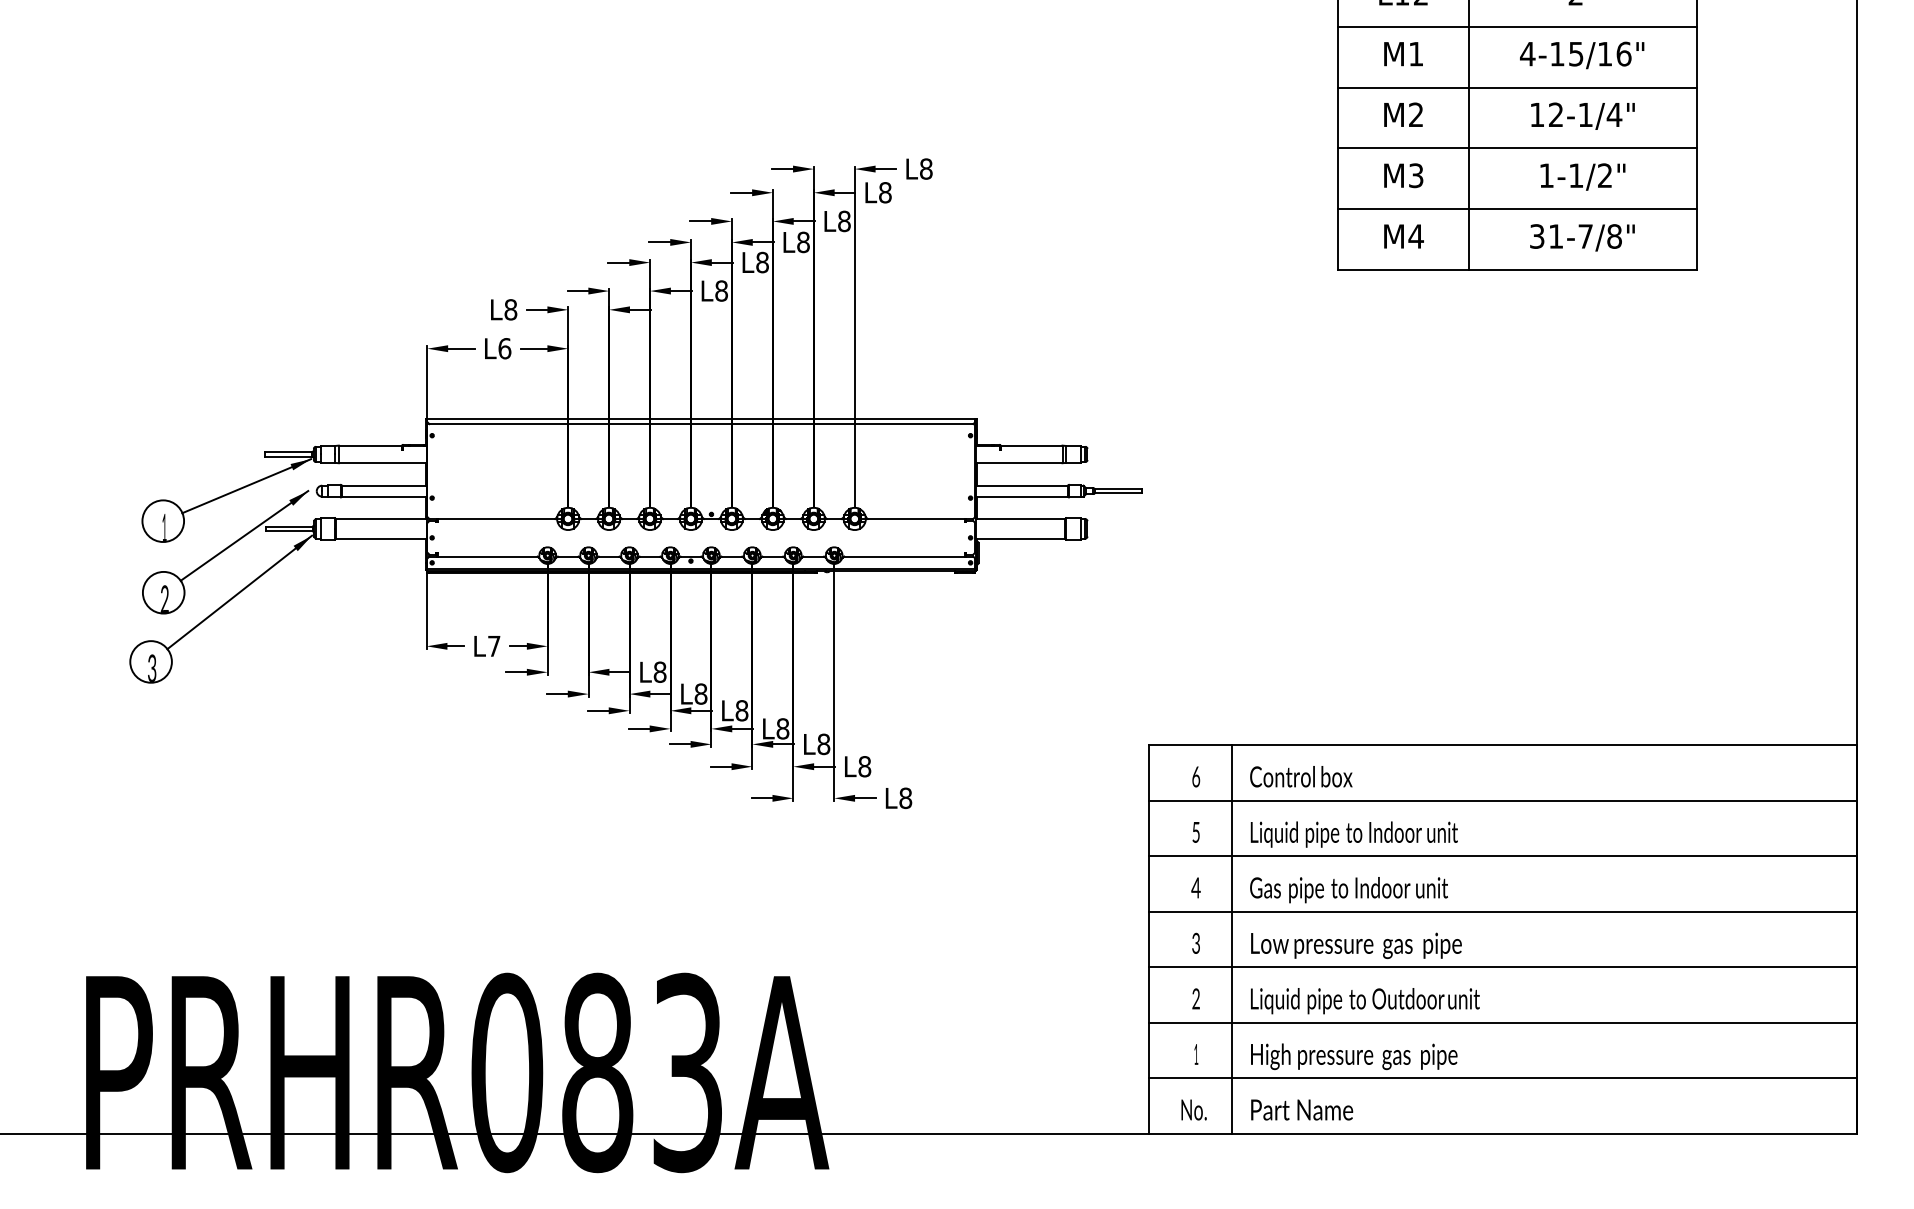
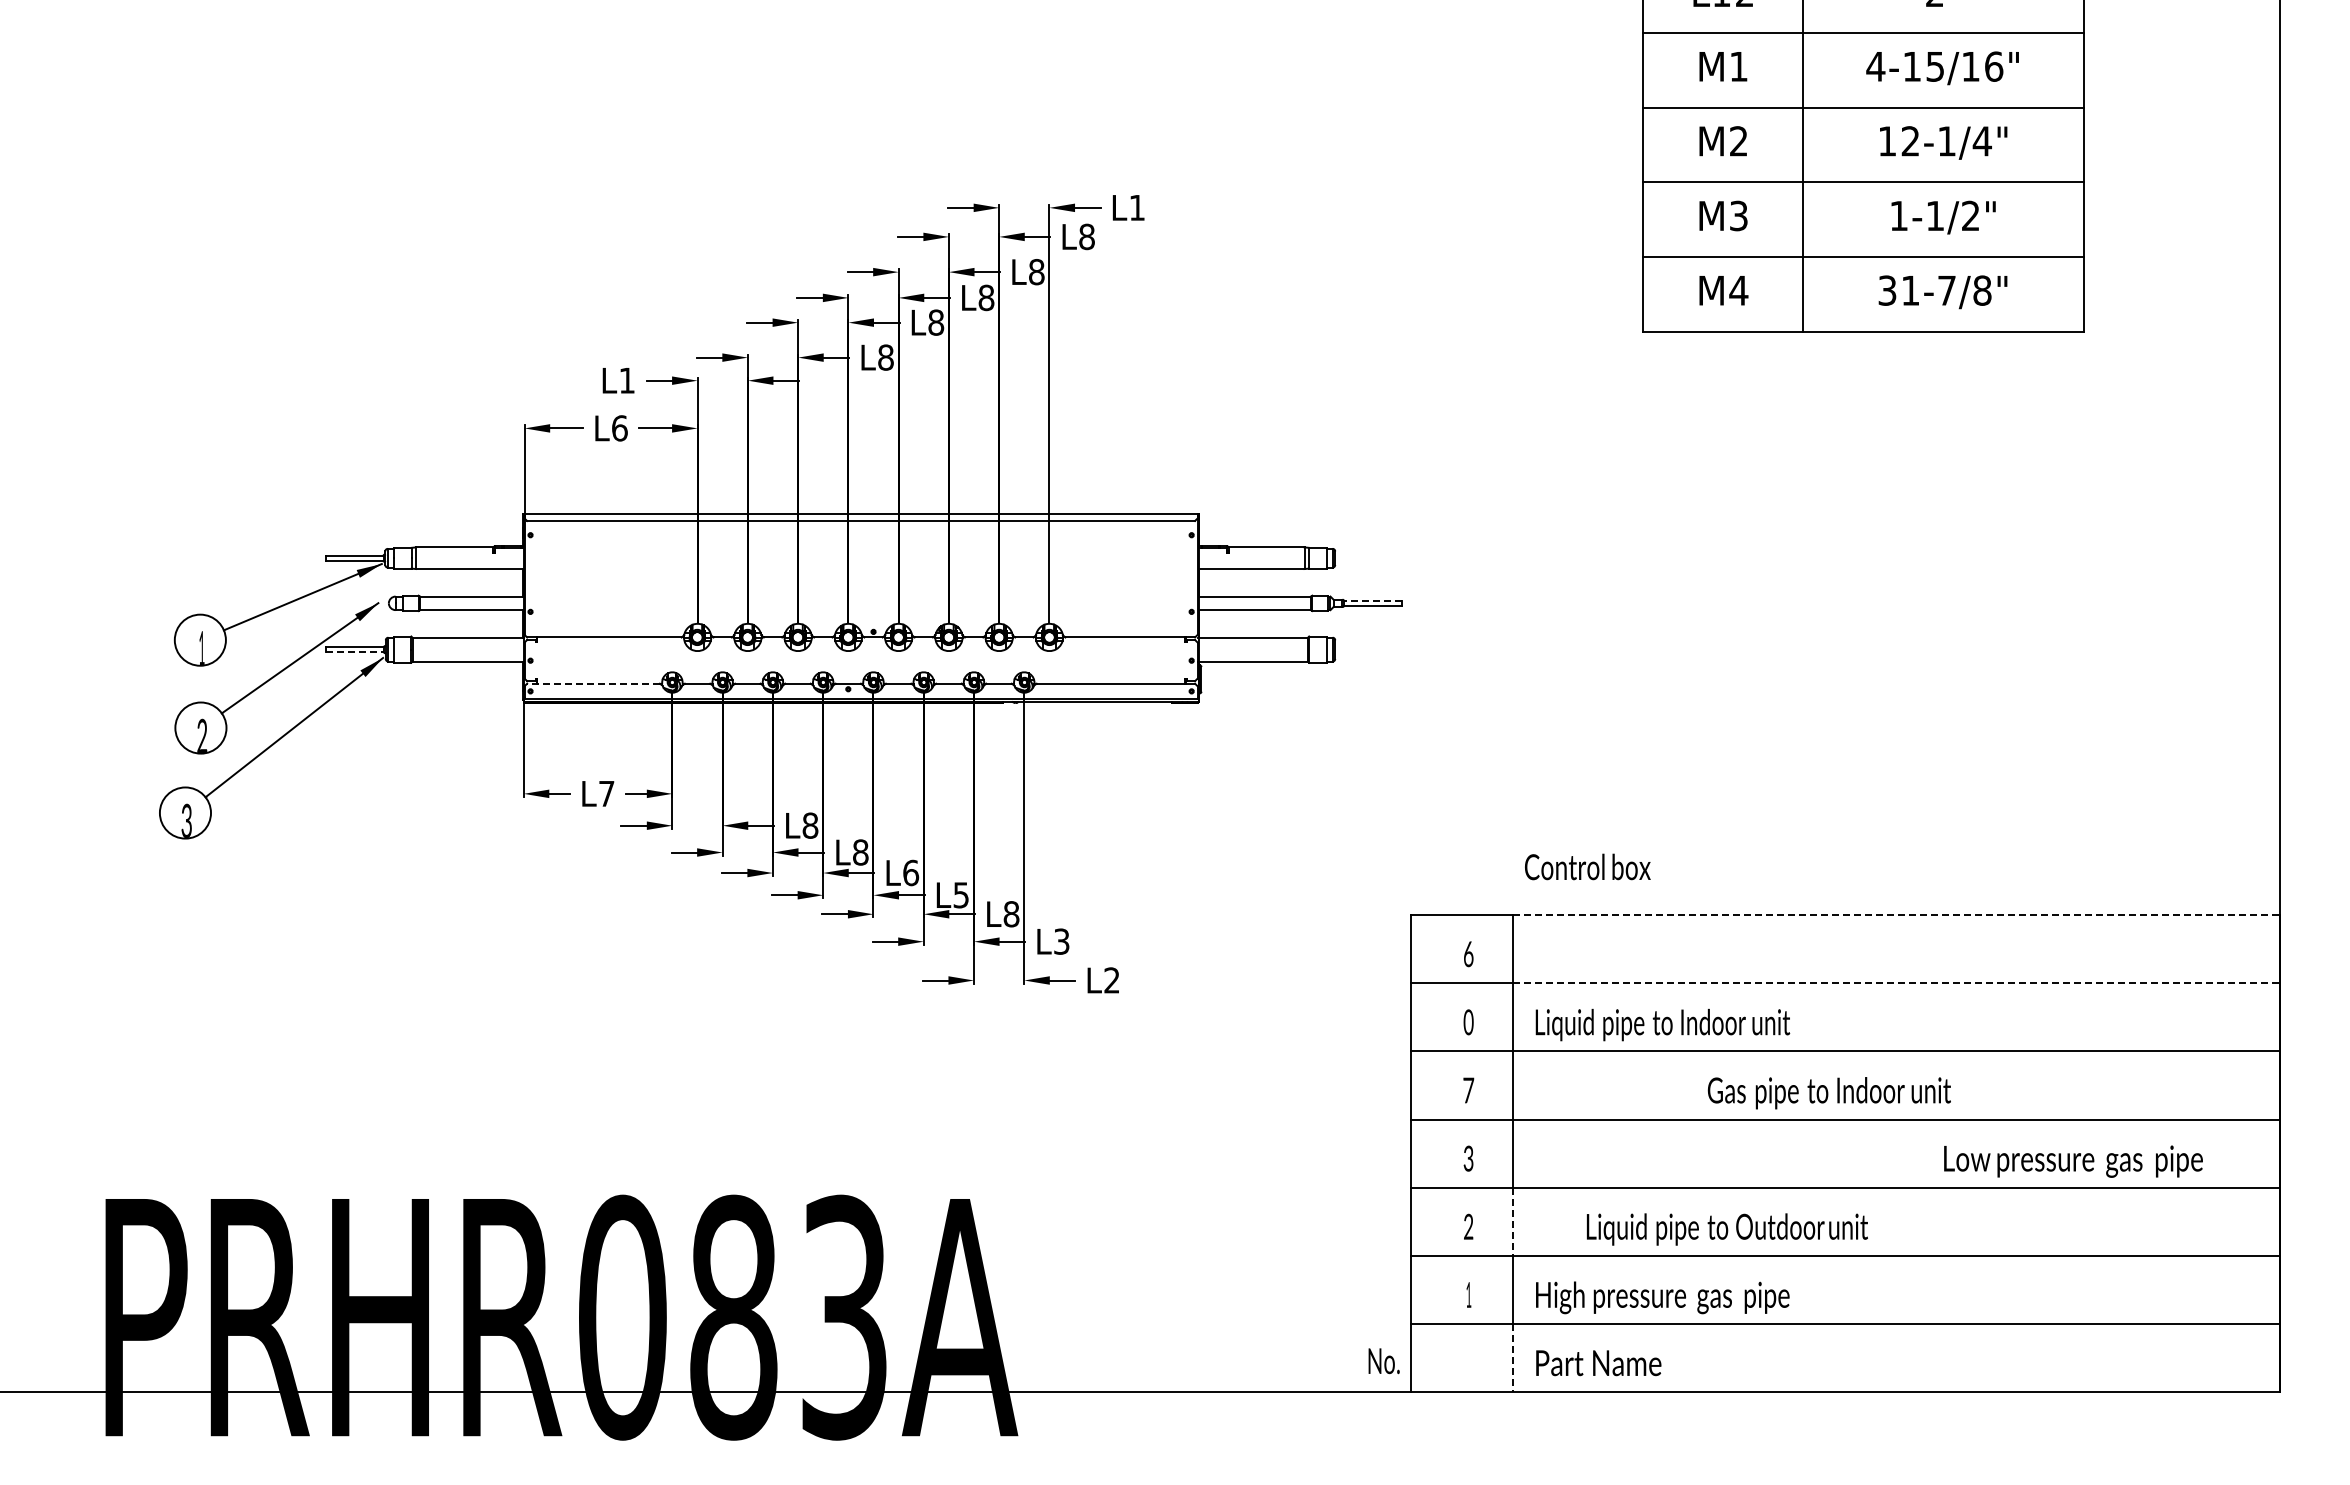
text: (926, 168) -> (1137, 207), L8 -> L1
text: (511, 309) -> (627, 380), L8 -> L1
line: (1117, 488) -> (1372, 600), solid -> dashed
line: (289, 531) -> (355, 652), solid -> dashed
line: (483, 556) -> (593, 683), solid -> dashed
text: (742, 710) -> (911, 872), L8 -> L6
text: (783, 729) -> (961, 895), L8 -> L5
line: (1544, 745) -> (1896, 915), solid -> dashed
text: (864, 766) -> (1061, 941), L8 -> L3
text: (1301, 776) -> (1587, 866), moved
text: (905, 798) -> (1111, 980), L8 -> L2
line: (1544, 800) -> (1896, 983), solid -> dashed
text: (1196, 832) -> (1468, 1022), 5 -> 0
text: (1196, 887) -> (1468, 1090), 4 -> 7
text: (1348, 890) -> (1828, 1093), moved
text: (1356, 945) -> (2073, 1161), moved
line: (1231, 995) -> (1512, 1222), solid -> dashed
text: (1365, 1001) -> (1727, 1229), moved
line: (1231, 1106) -> (1512, 1358), solid -> dashed
text: (1193, 1110) -> (1383, 1361), moved

